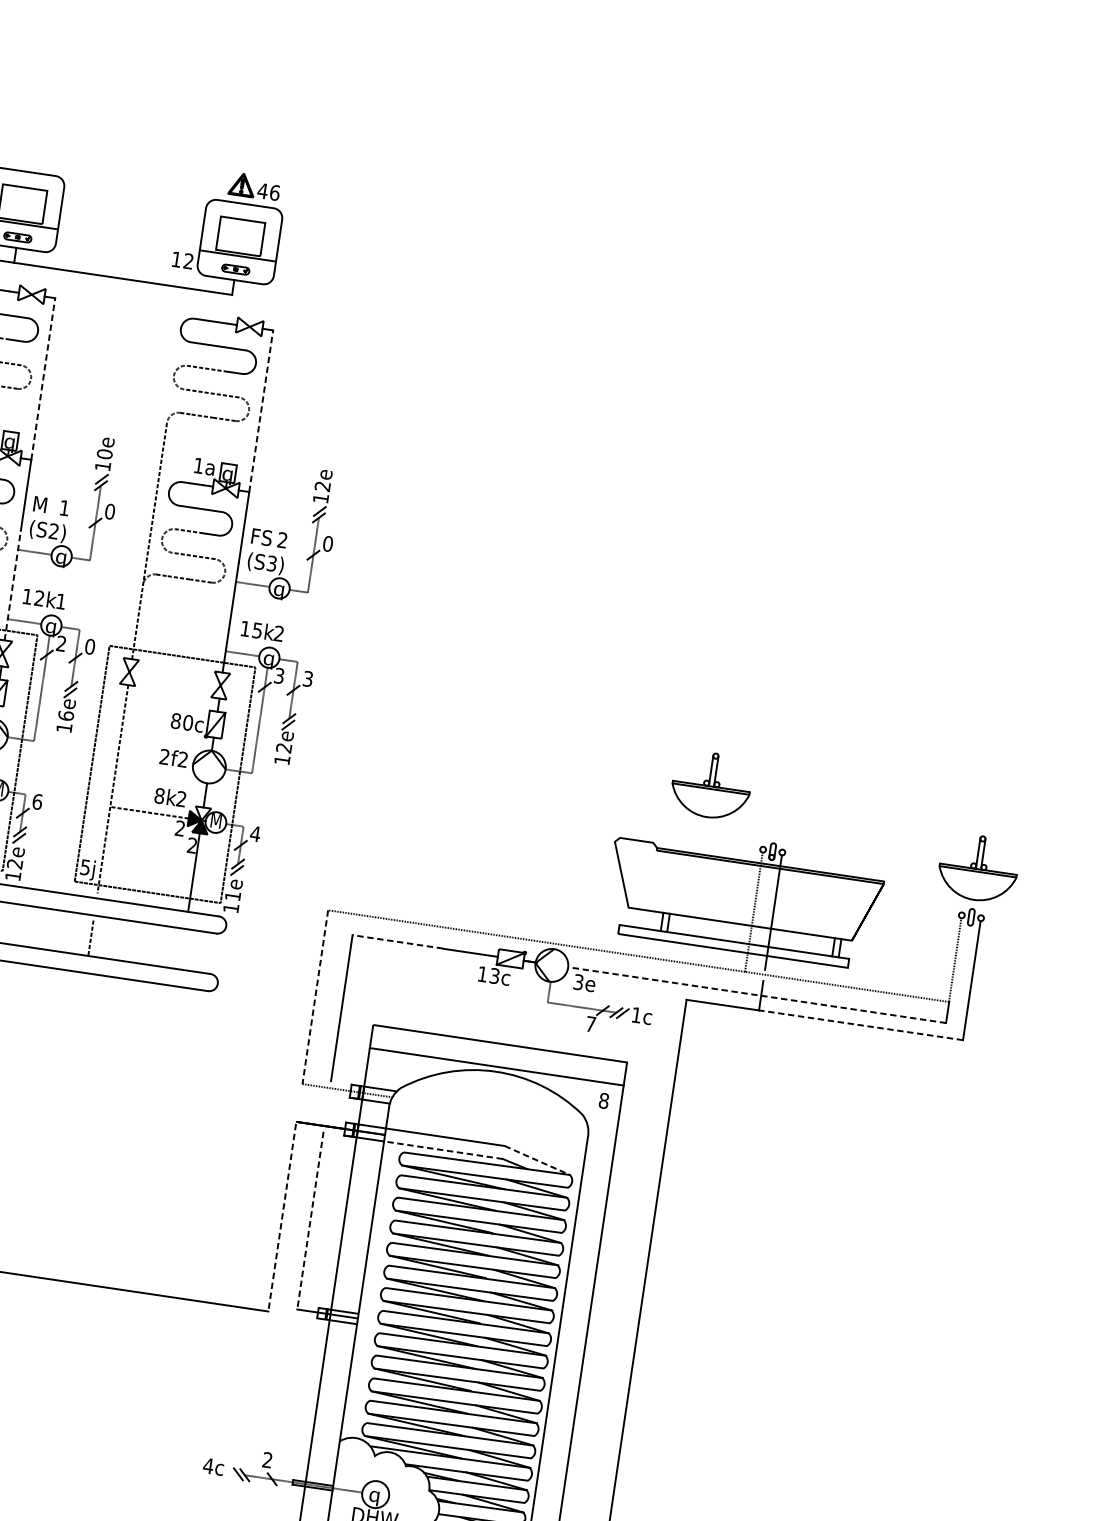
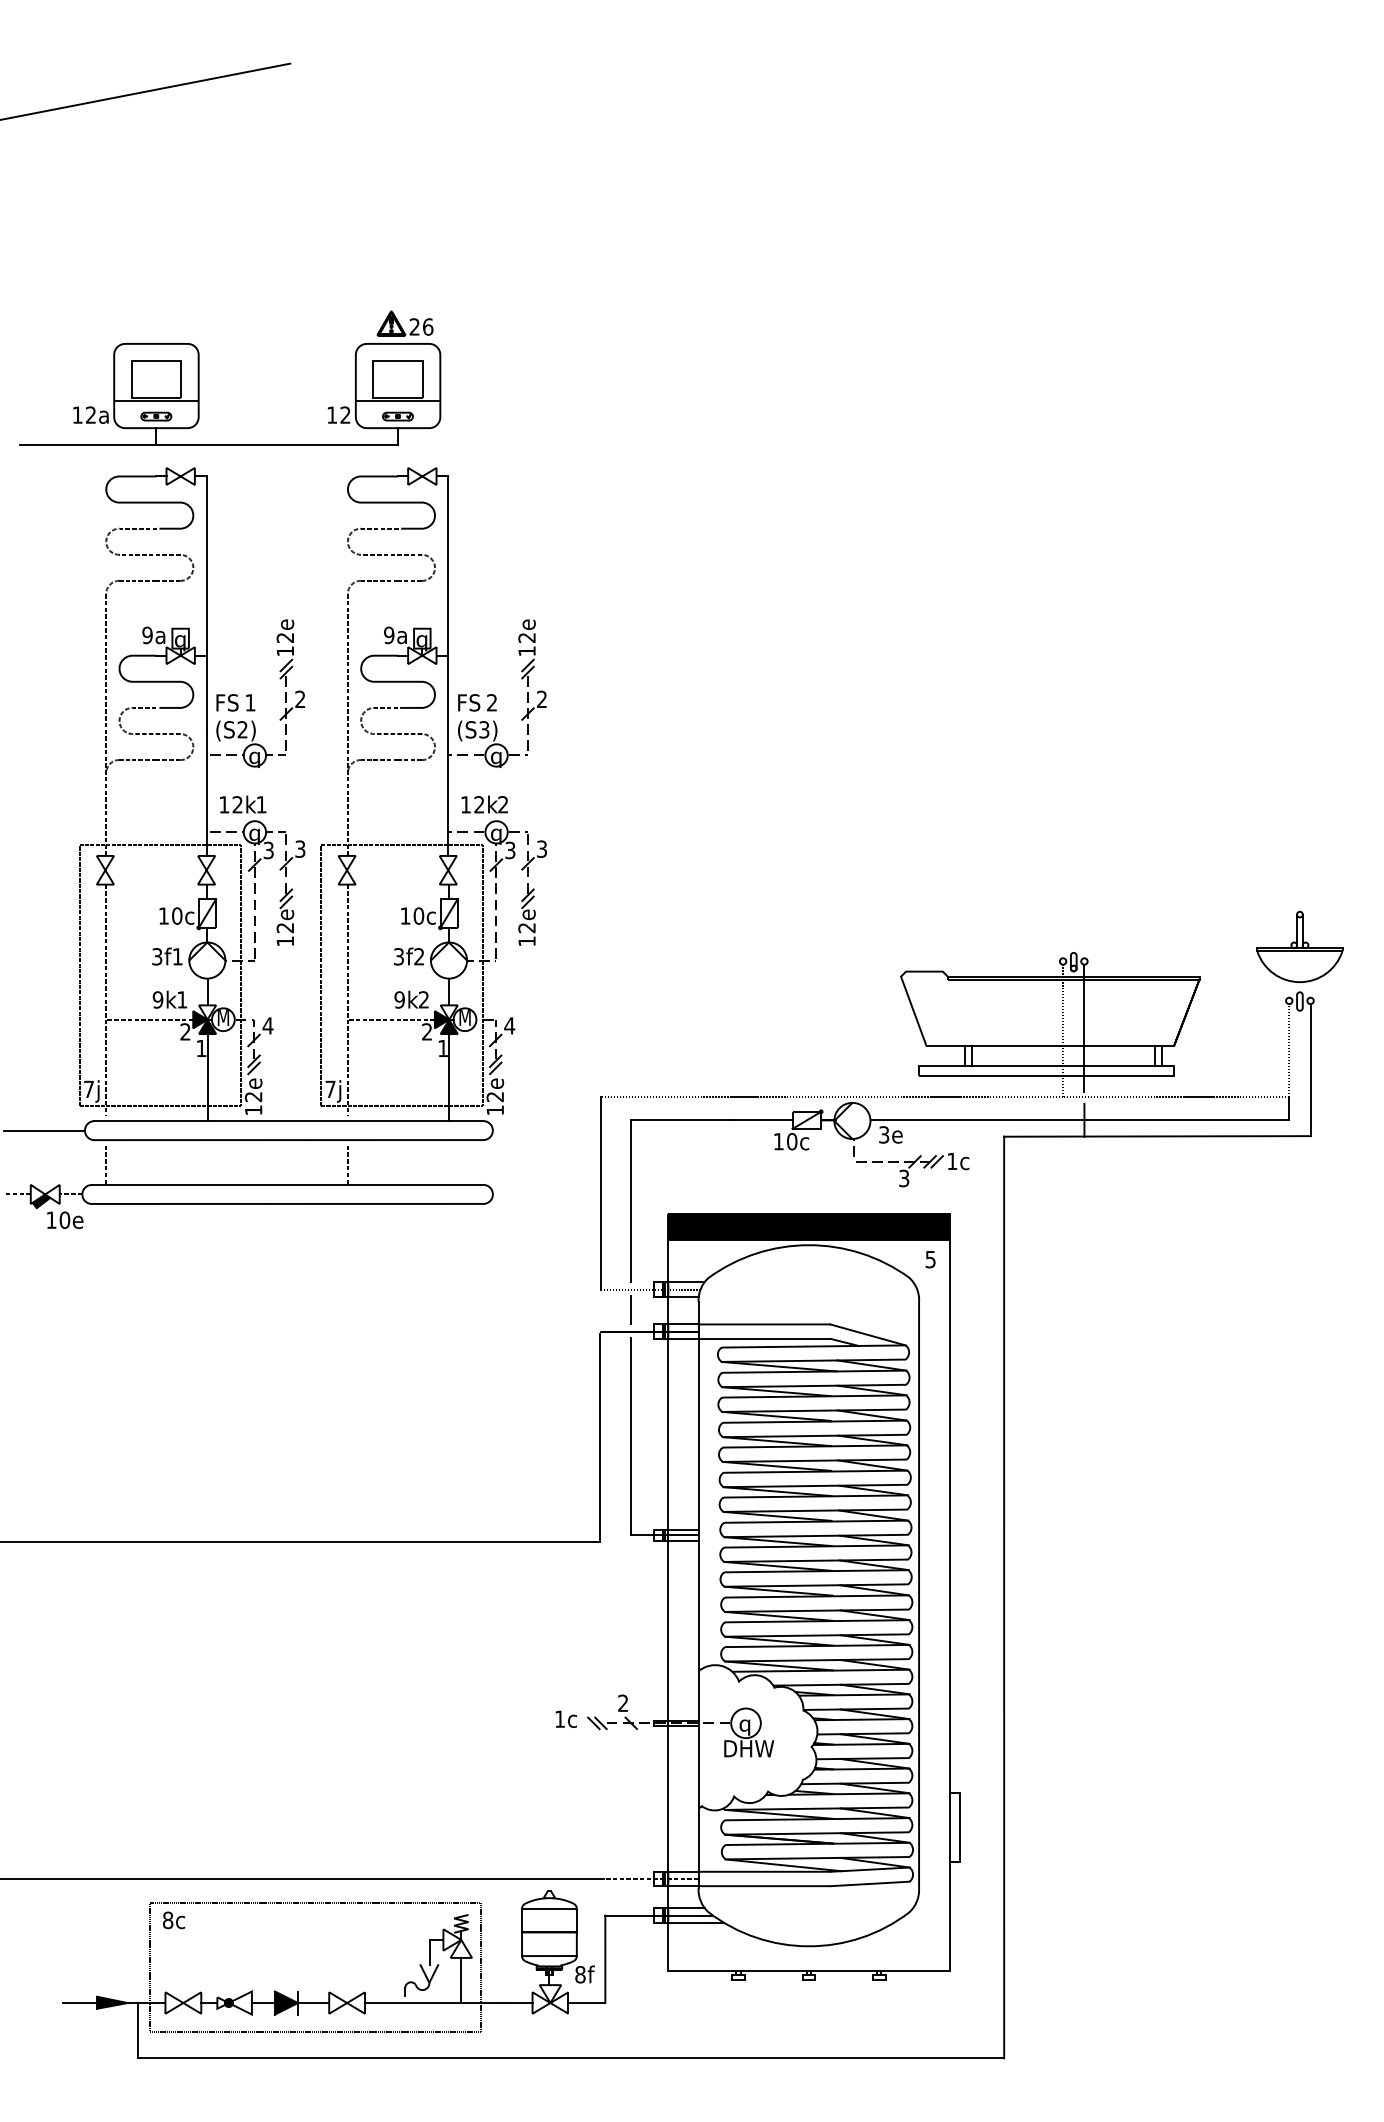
text: (262, 190) -> (414, 326), 46 -> 26
line: (43, 379) -> (206, 566), dashed -> solid
line: (261, 411) -> (448, 566), dashed -> solid
text: (104, 453) -> (285, 637), 10e -> 12e
text: (198, 465) -> (389, 635), 1a -> 9a
text: (44, 504) -> (228, 702), M -> FS
text: (110, 511) -> (300, 699), 0 -> 2
text: (327, 543) -> (541, 699), 0 -> 2
line: (12, 585) -> (206, 795), dashed -> solid
text: (257, 630) -> (479, 804), 15k -> 12k
text: (61, 643) -> (268, 850), 2 -> 3
text: (90, 646) -> (300, 848), 0 -> 3
text: (66, 715) -> (285, 927), 16e -> 12e
text: (176, 720) -> (405, 915), 80c -> 10c
text: (164, 756) -> (398, 956), 2f -> 3f
part: (711, 784) -> (996, 899), removed
text: (159, 795) -> (399, 999), 8k -> 9k
text: (37, 801) -> (267, 1025), 6 -> 4
text: (191, 844) -> (442, 1047), 2 -> 1
text: (85, 867) -> (330, 1089), 5j -> 7j
text: (232, 896) -> (494, 1097), 11e -> 12e
line: (396, 942) -> (680, 1120), dashed -> solid
text: (495, 976) -> (792, 1141), 13c -> 10c
line: (757, 995) -> (1080, 1120), dashed -> solid
line: (314, 997) -> (600, 1193), dashed -> solid
text: (591, 1024) -> (904, 1178), 7 -> 3
line: (861, 1025) -> (1197, 1136), dashed -> solid
fill: (498, 1054) -> (808, 1226), added
text: (603, 1100) -> (930, 1259), 8 -> 5
line: (327, 1106) -> (631, 1309), added
line: (443, 1149) -> (764, 1338), dashed -> solid
line: (537, 1161) -> (868, 1335), dashed -> solid
line: (282, 1217) -> (600, 1437), dashed -> solid
line: (310, 1221) -> (631, 1437), dashed -> solid
text: (208, 1465) -> (559, 1718), 4c -> 1c

